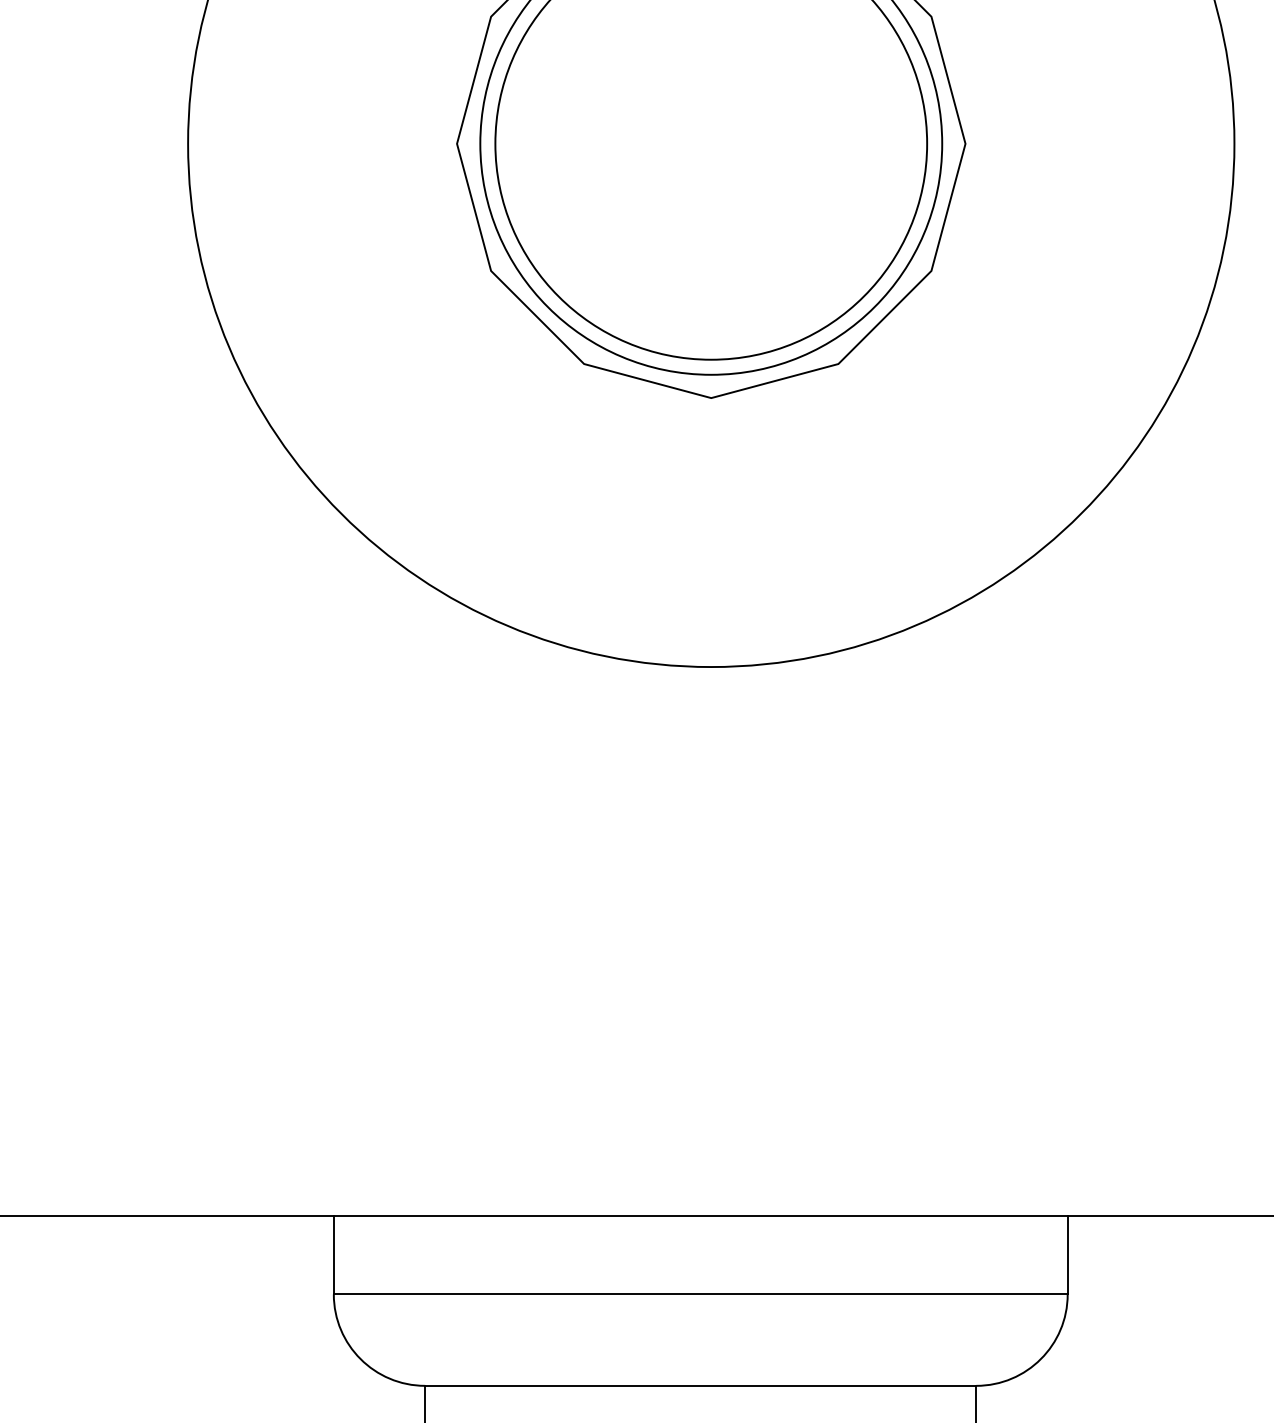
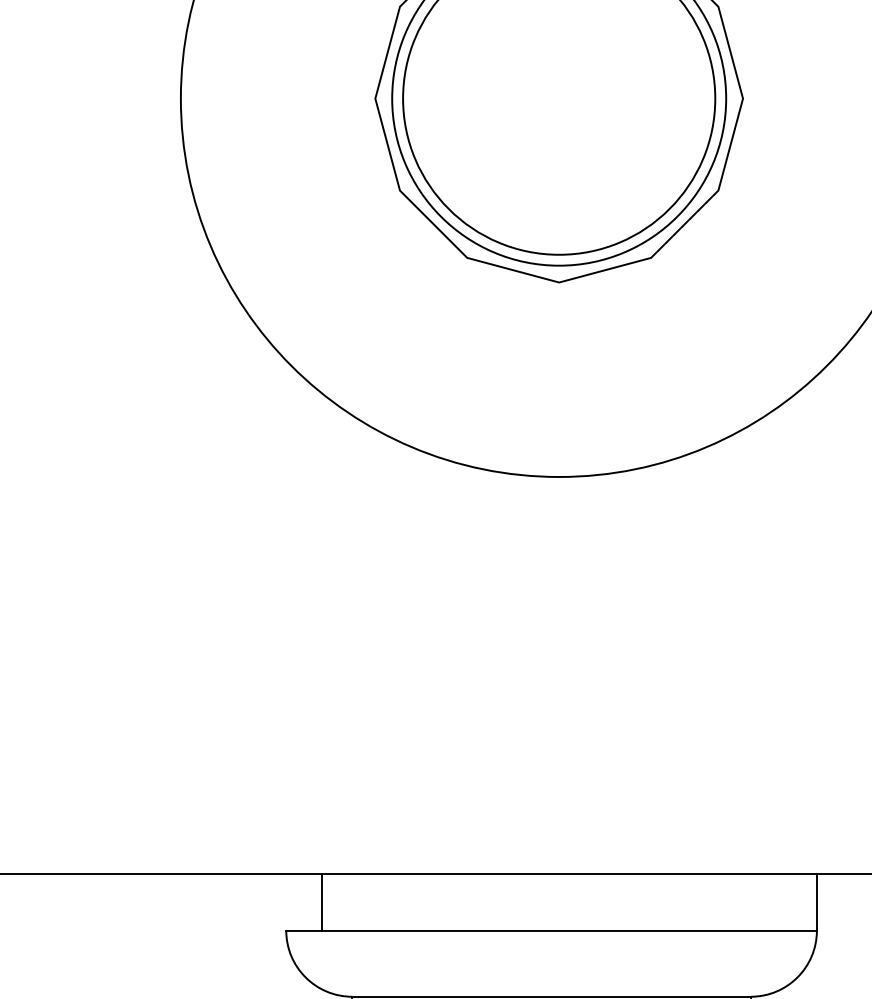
line: (333, 1255) -> (321, 902), moved

